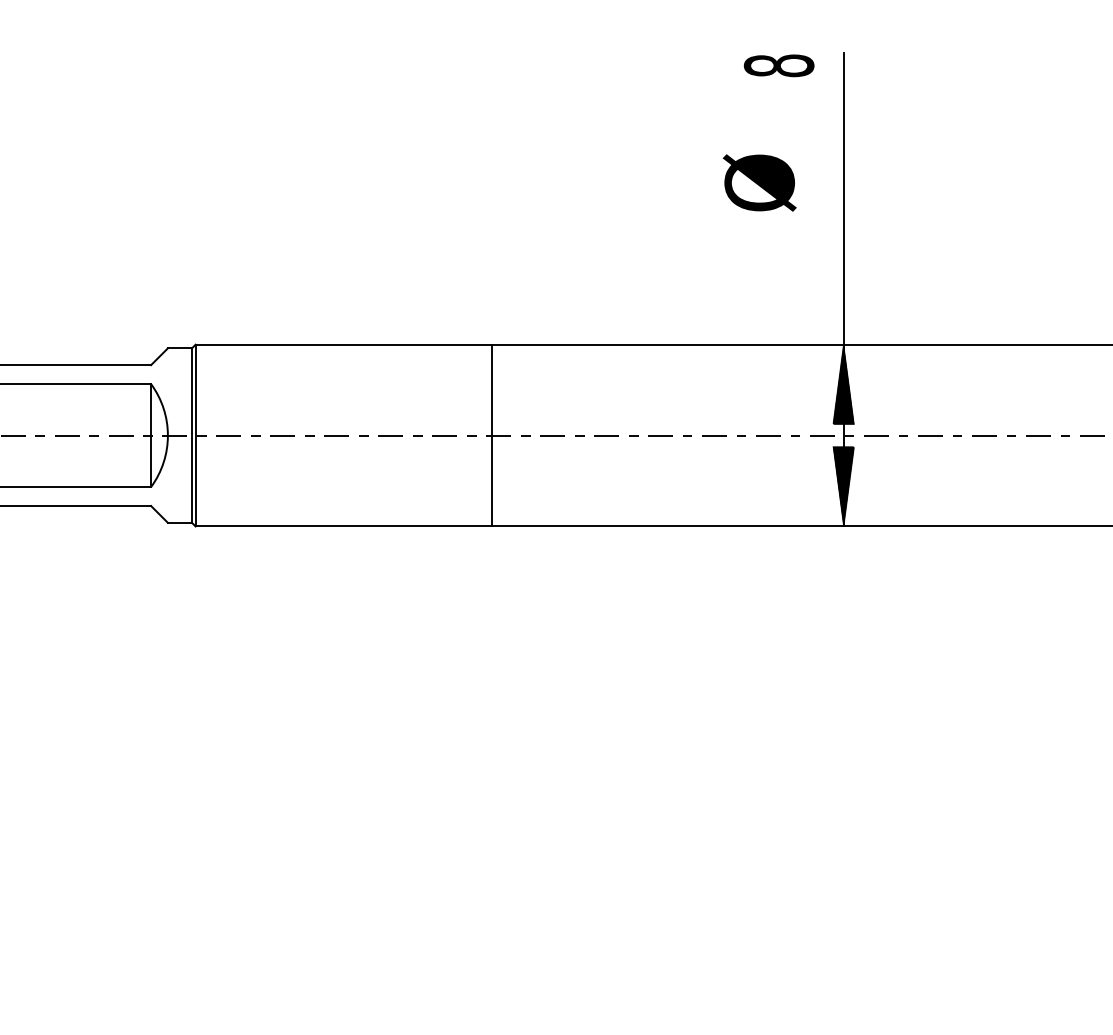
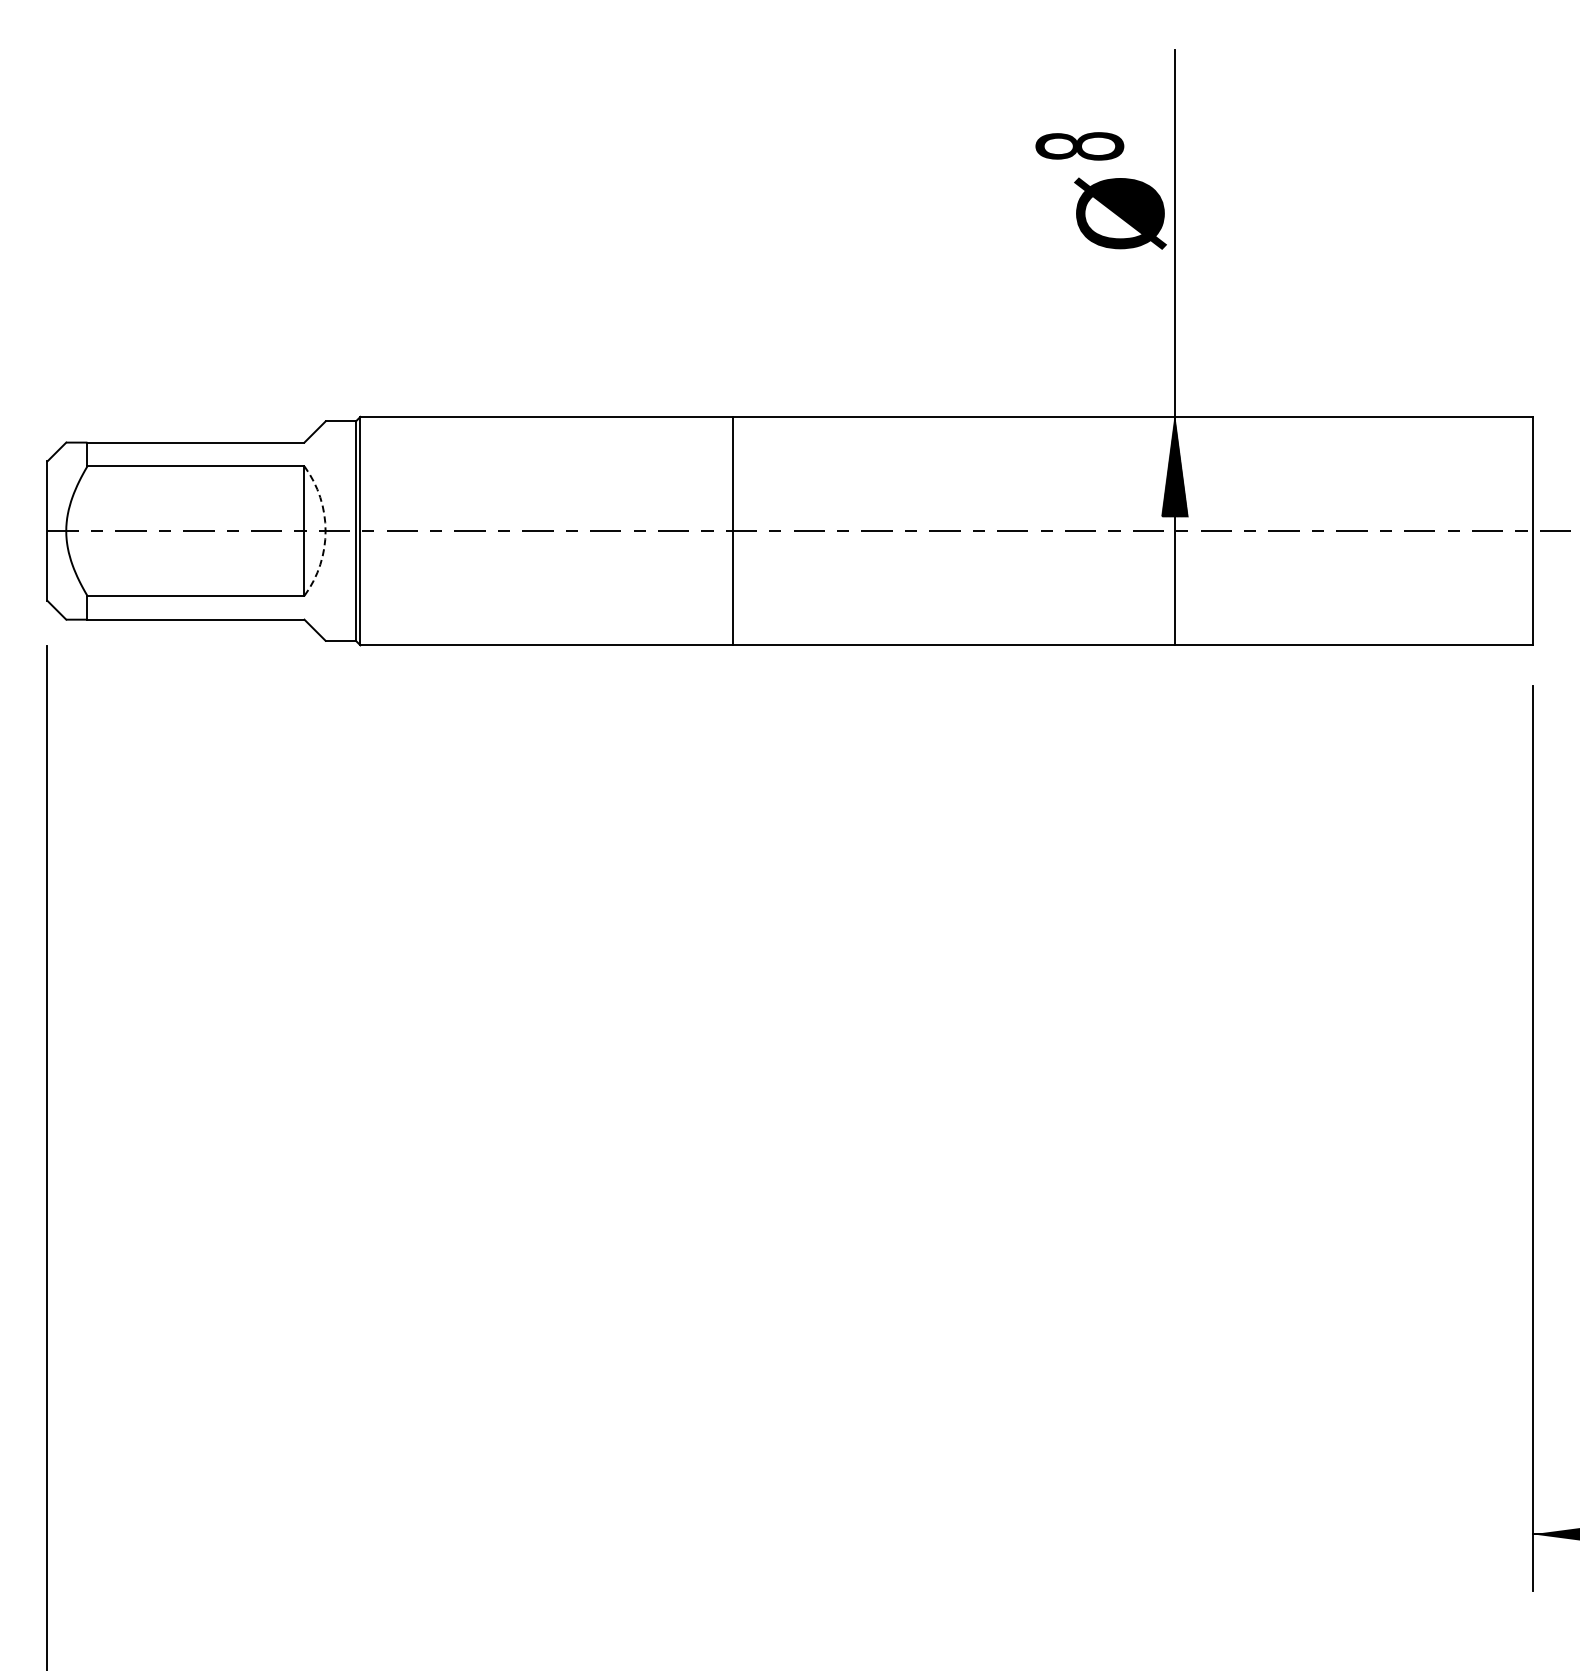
text: (778, 65) -> (1079, 146), moved
text: (759, 182) -> (1120, 213), moved
arc: (167, 435) -> (325, 531), solid -> dashed
hatch: (843, 486) -> (1174, 594), removed

